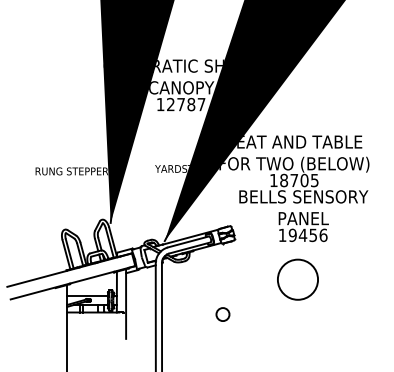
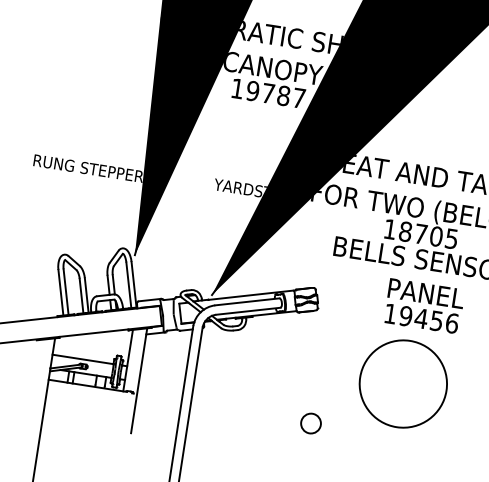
text: (170, 104) -> (252, 90), 12787 -> 19787
circle: (297, 279) -> (402, 383), size x1.43
circle: (222, 314) -> (310, 423), moved

